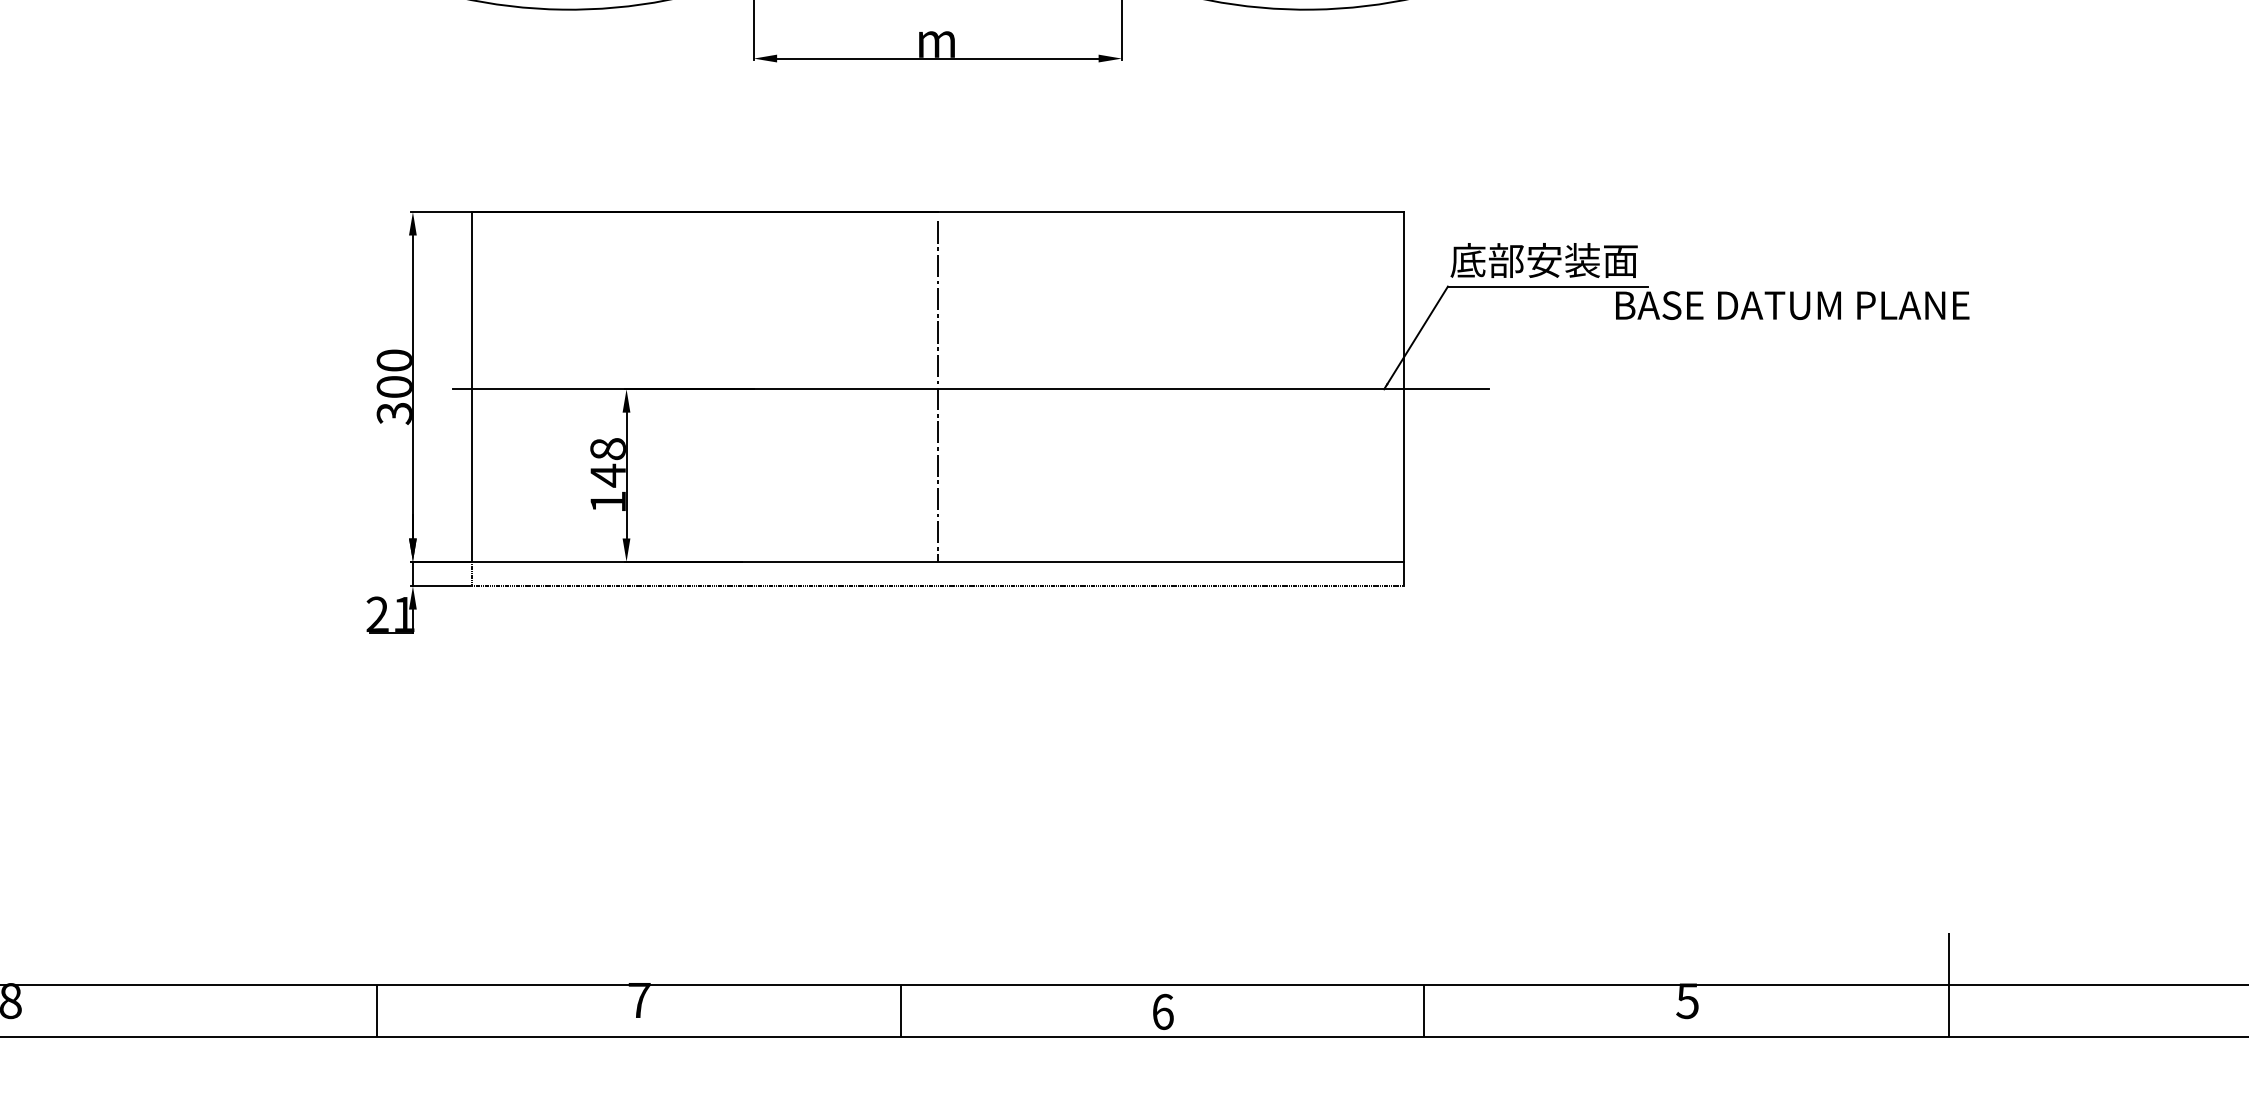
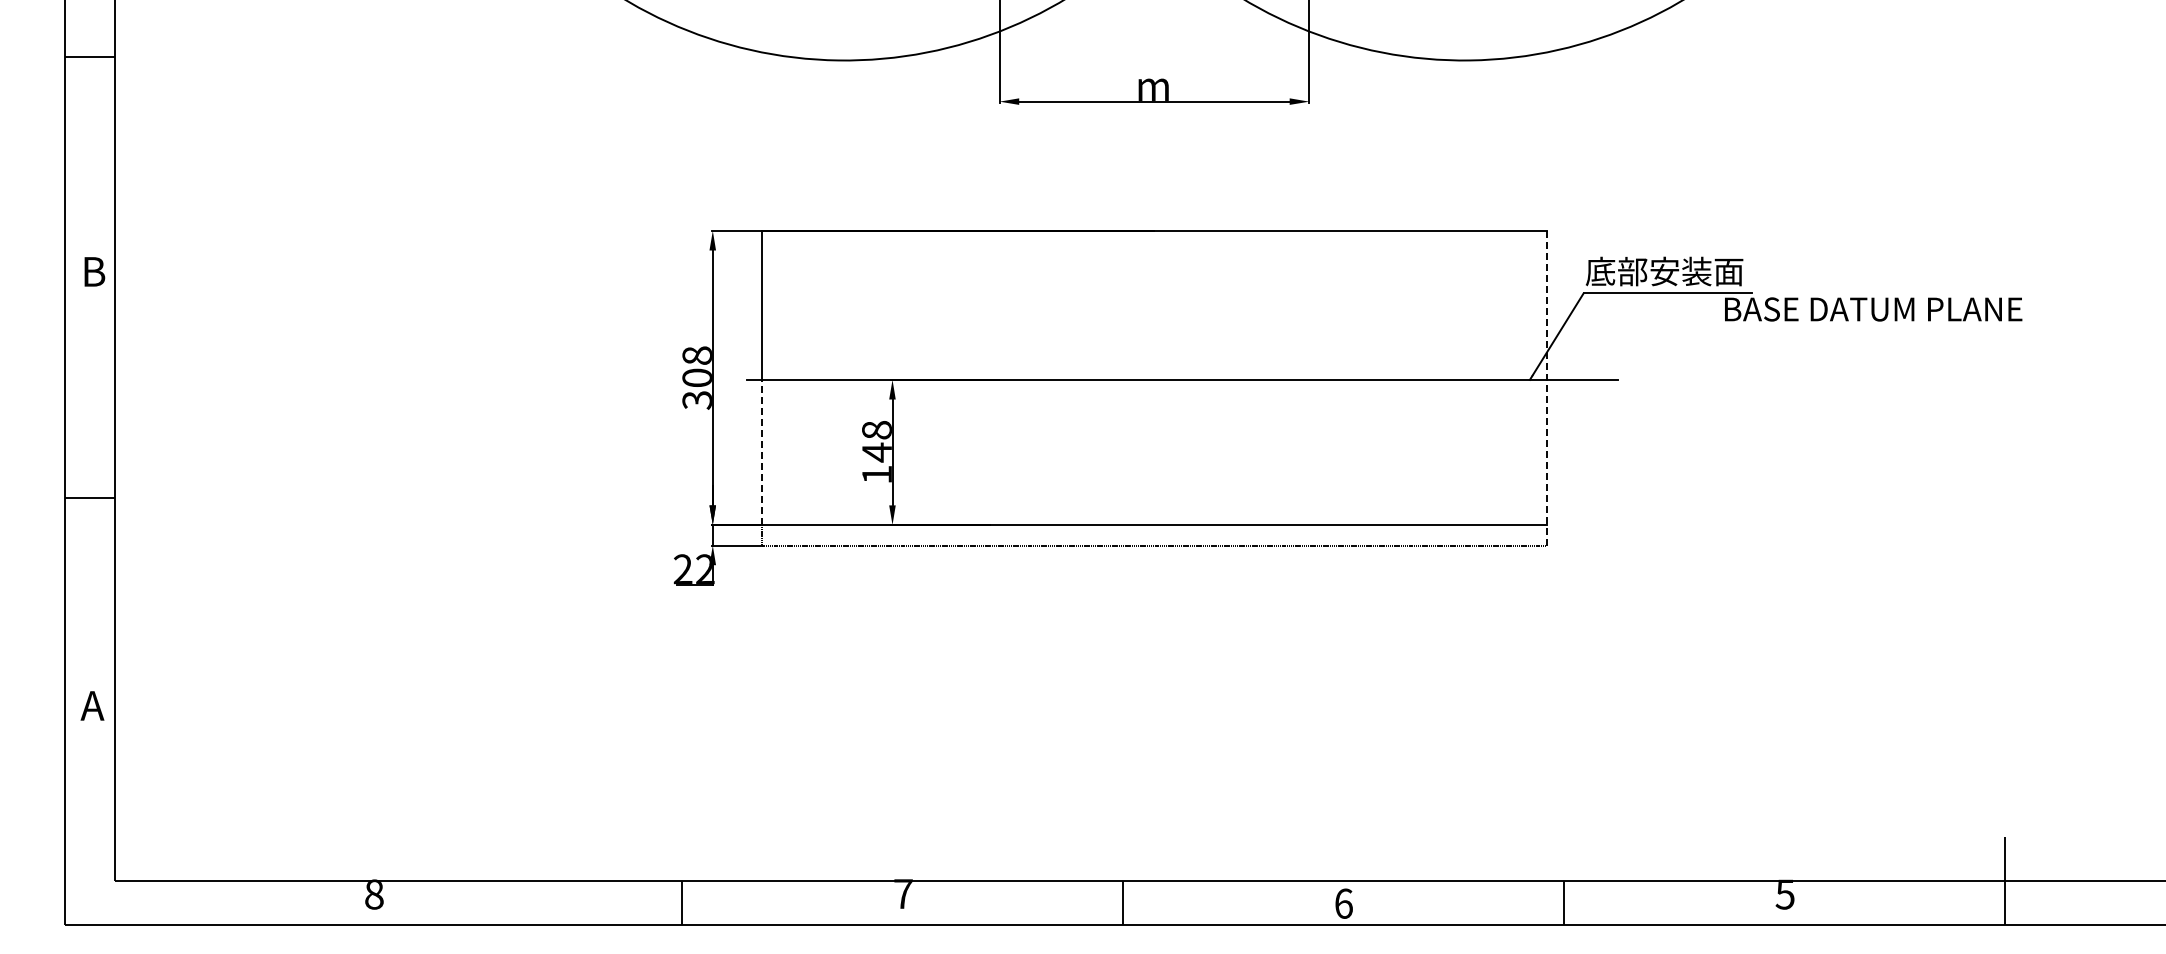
text: (393, 360) -> (696, 355), 300 -> 308
line: (937, 391) -> (1154, 381), removed
line: (1403, 399) -> (1546, 388), solid -> dashed
line: (472, 475) -> (762, 452), solid -> dashed
text: (404, 613) -> (705, 568), 21 -> 22

